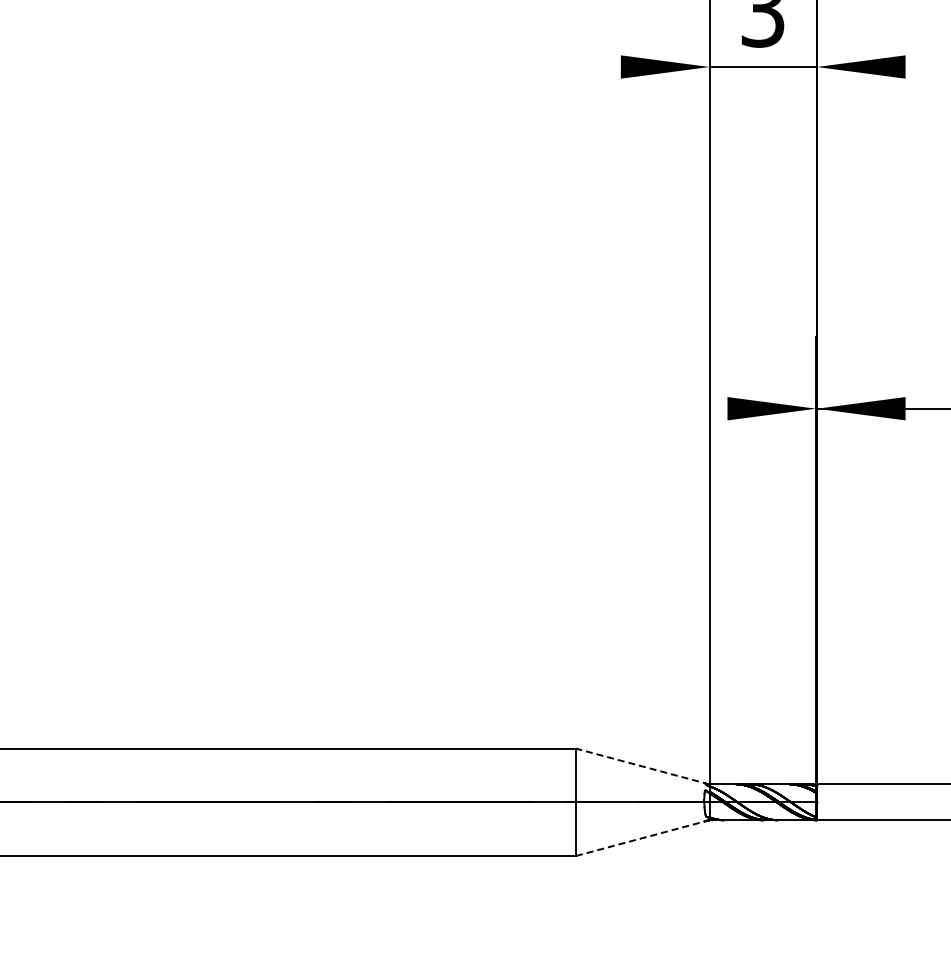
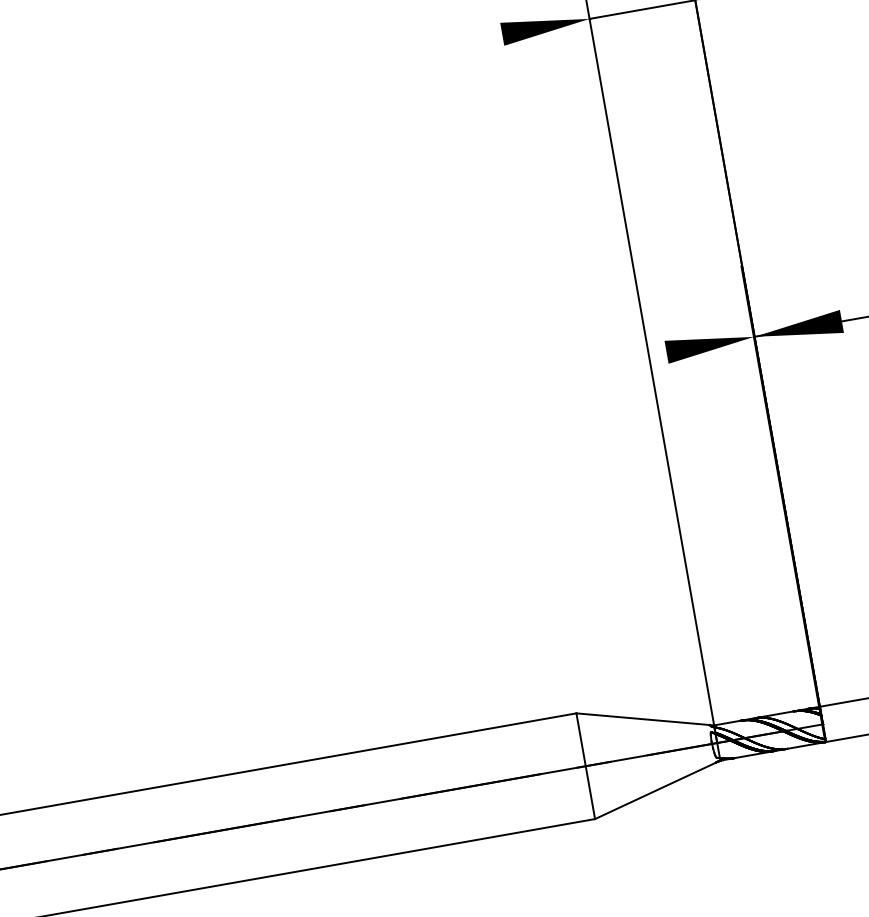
line: (642, 766) -> (645, 719), dashed -> solid
line: (643, 837) -> (658, 789), dashed -> solid

